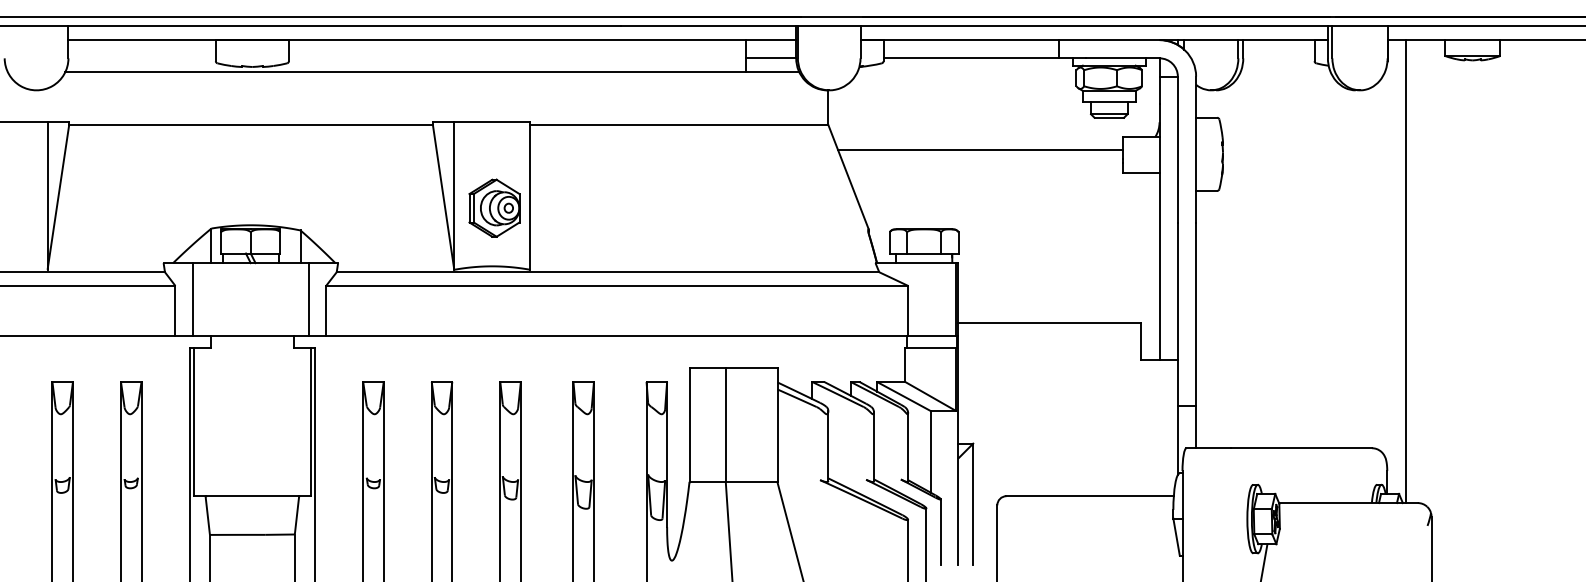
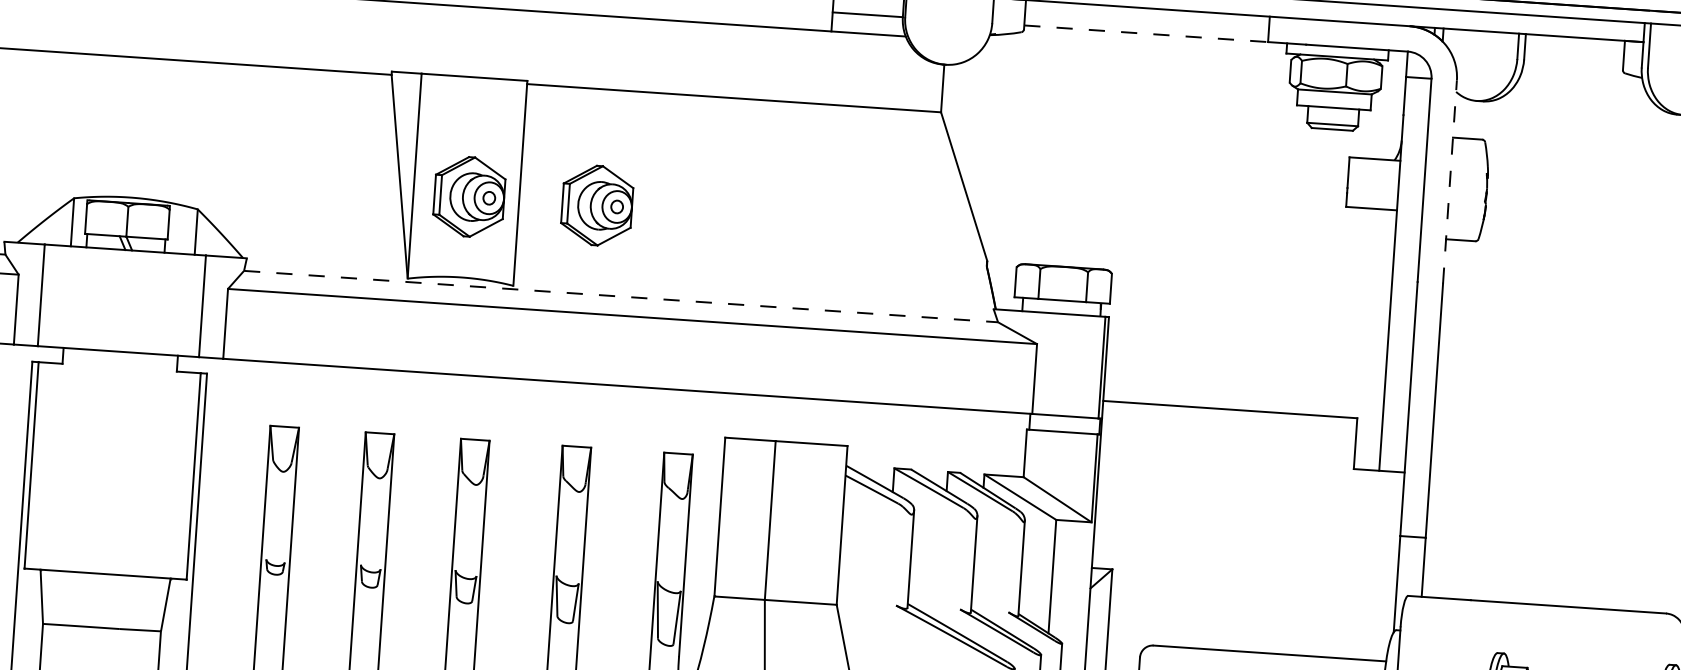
line: (971, 58) -> (1146, 33), solid -> dashed
line: (980, 149) -> (1150, 161), removed
line: (1196, 149) -> (1450, 181), solid -> dashed
part: (586, 207) -> (597, 204), added
line: (608, 272) -> (621, 296), solid -> dashed

